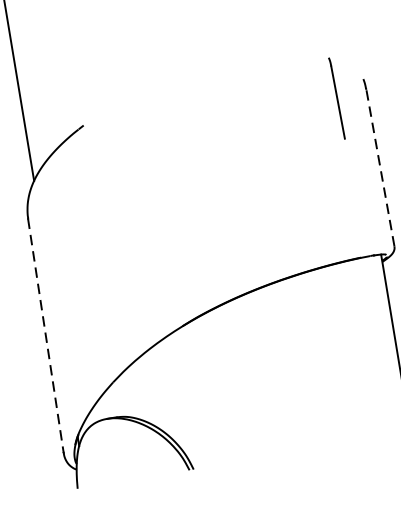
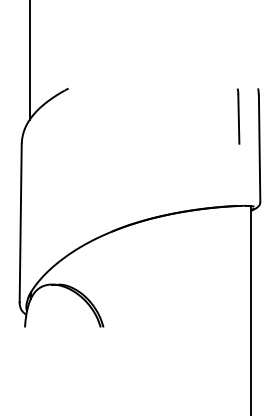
line: (336, 98) -> (238, 116), moved
line: (380, 167) -> (259, 148), dashed -> solid
line: (45, 336) -> (20, 223), dashed -> solid

